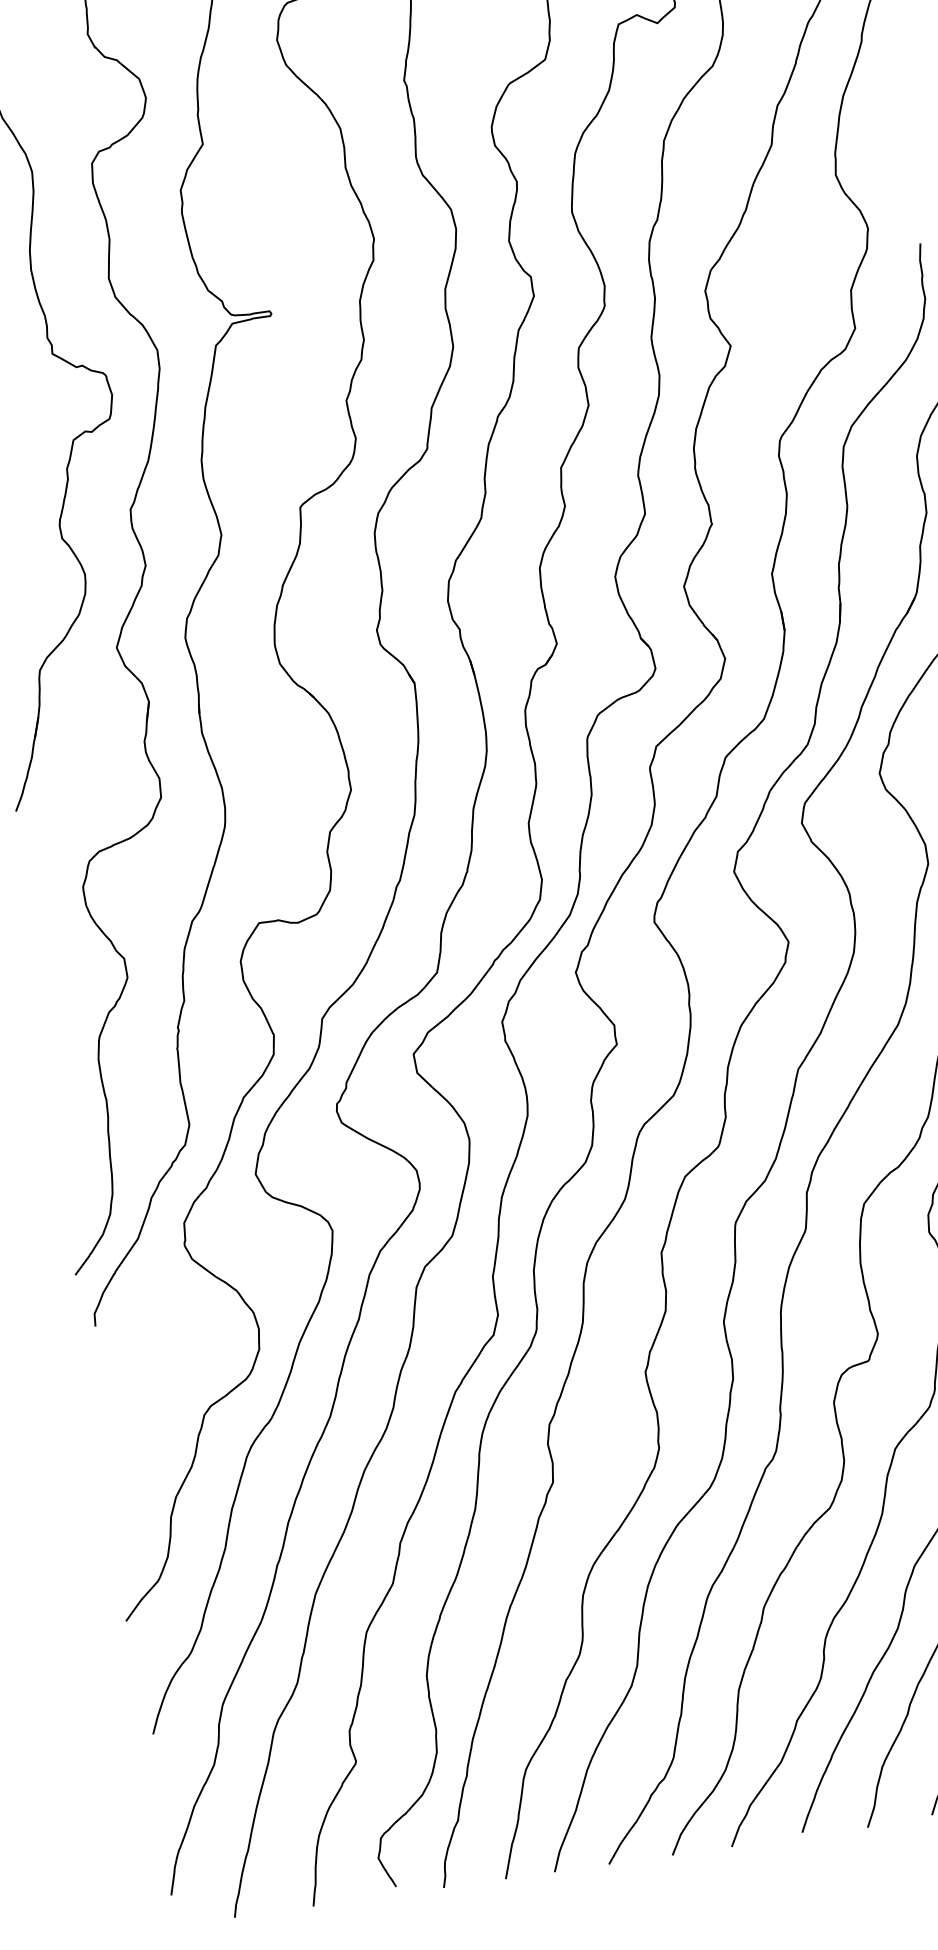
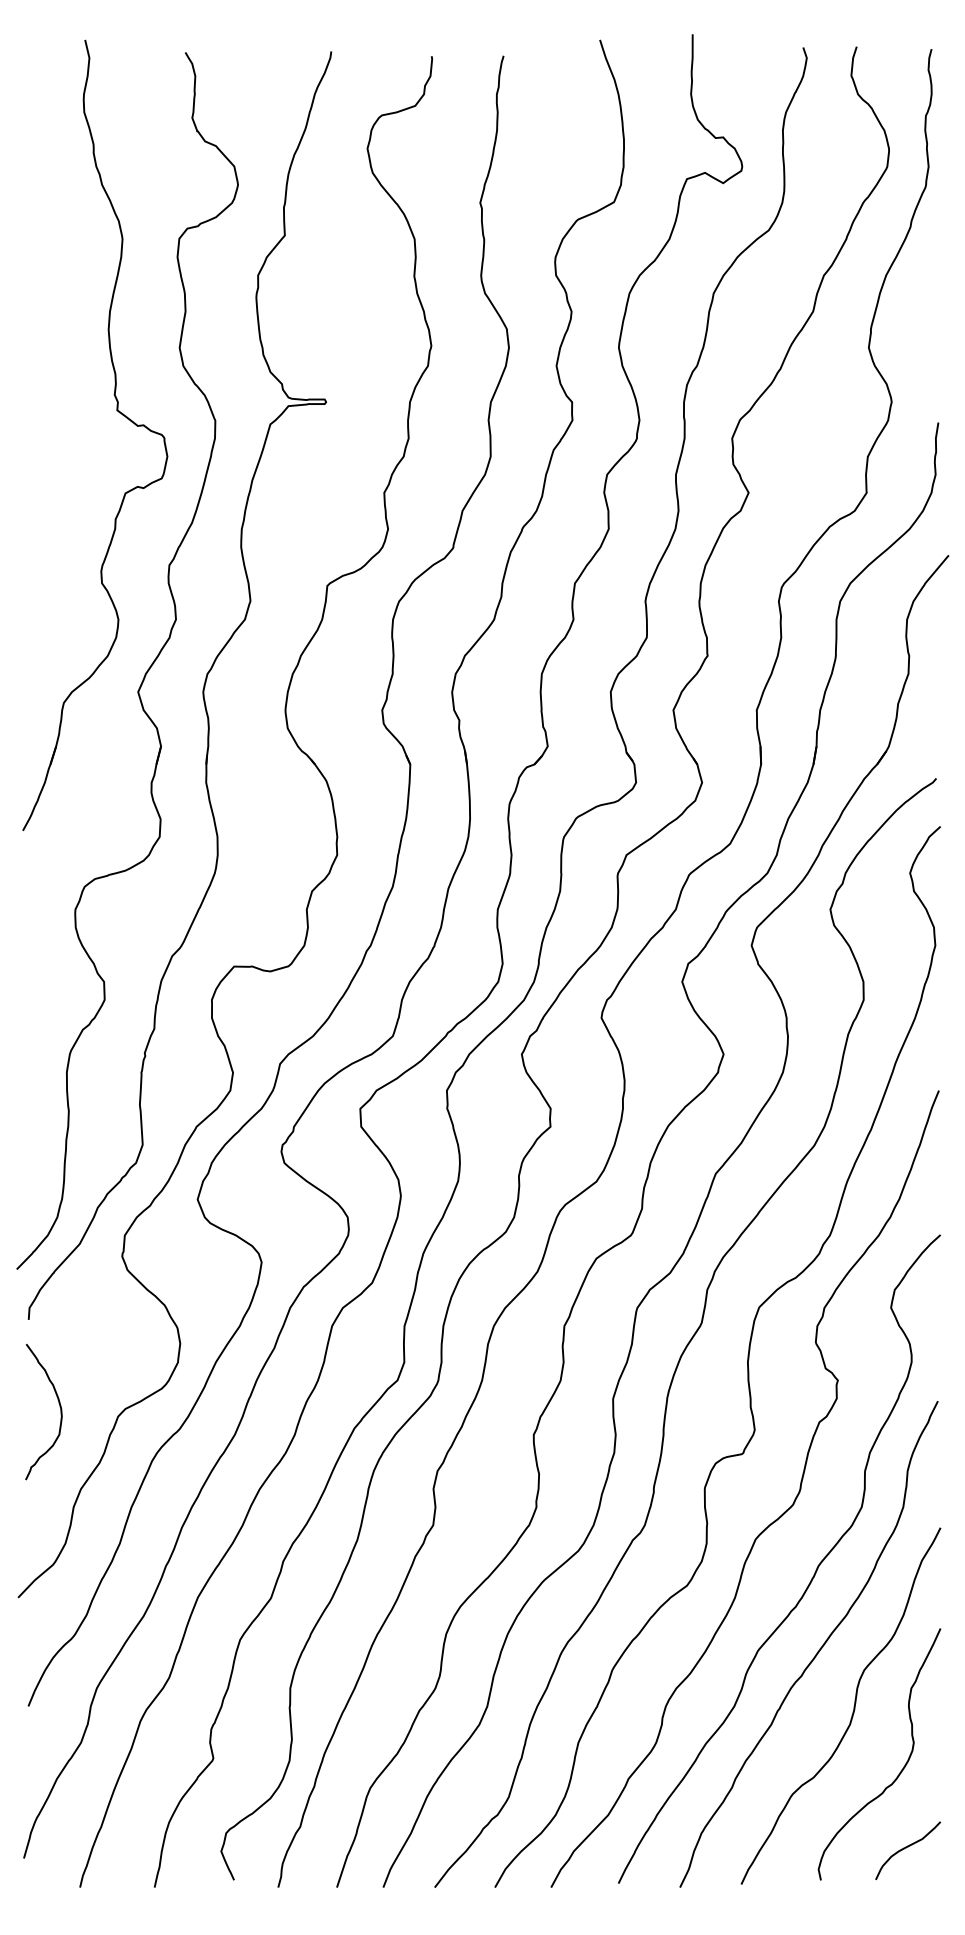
curve: (142, 1419) -> (60, 1412), added

